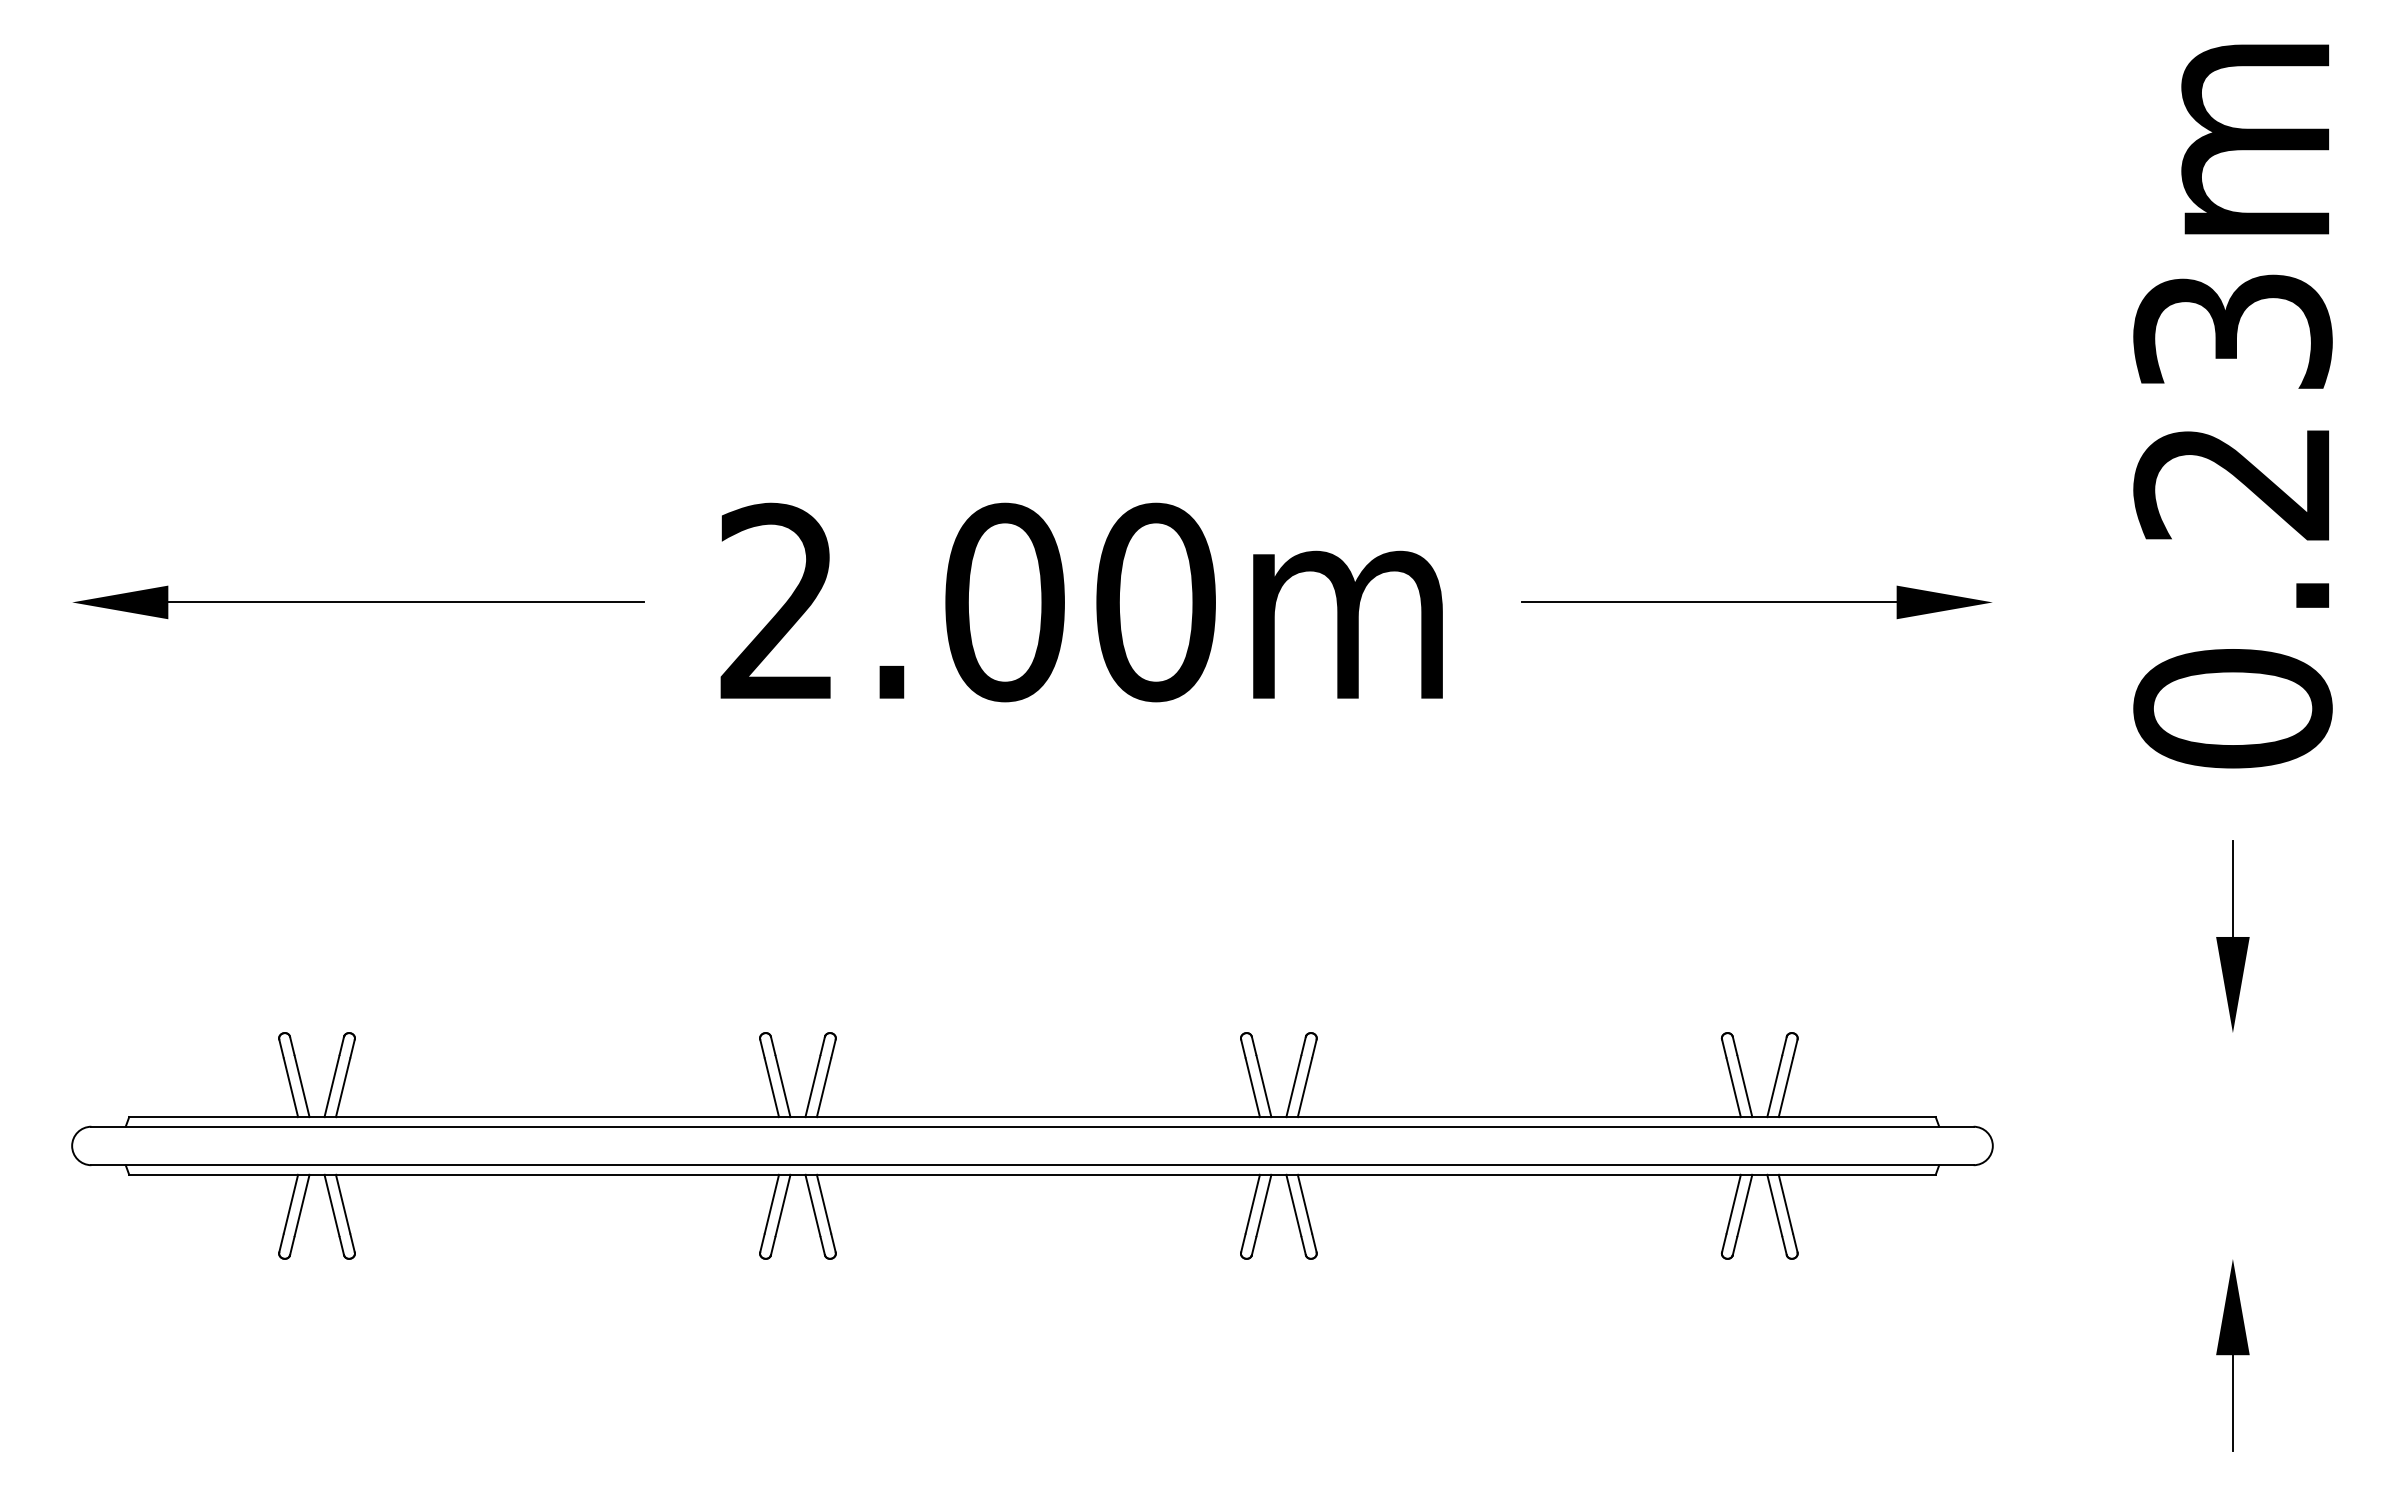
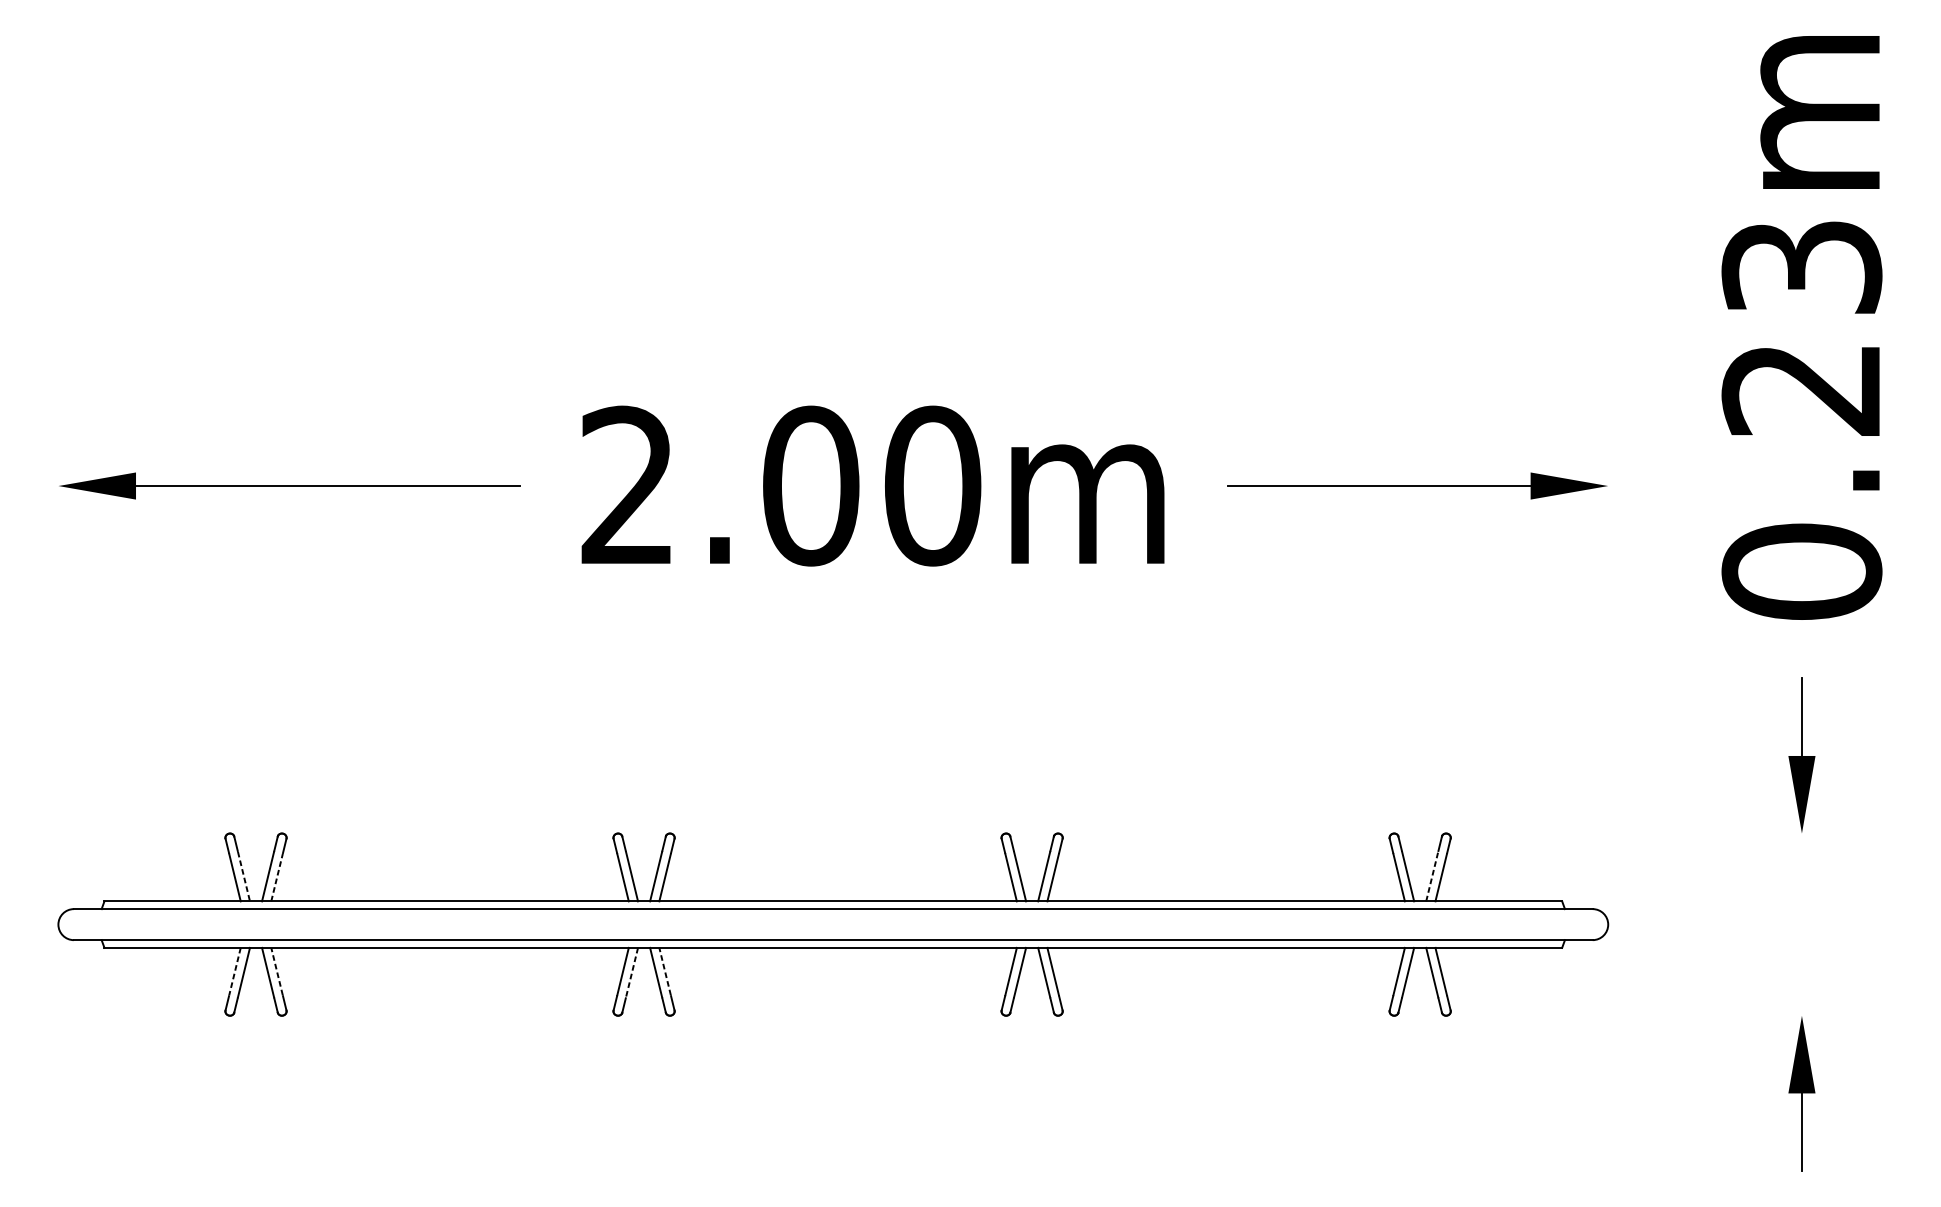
line: (302, 1086) -> (244, 876), solid -> dashed
line: (1774, 1086) -> (1432, 876), solid -> dashed
line: (343, 1087) -> (277, 877), solid -> dashed
line: (342, 1203) -> (276, 971), solid -> dashed
line: (823, 1203) -> (664, 971), solid -> dashed
line: (290, 1204) -> (234, 971), solid -> dashed
line: (783, 1205) -> (632, 972), solid -> dashed

